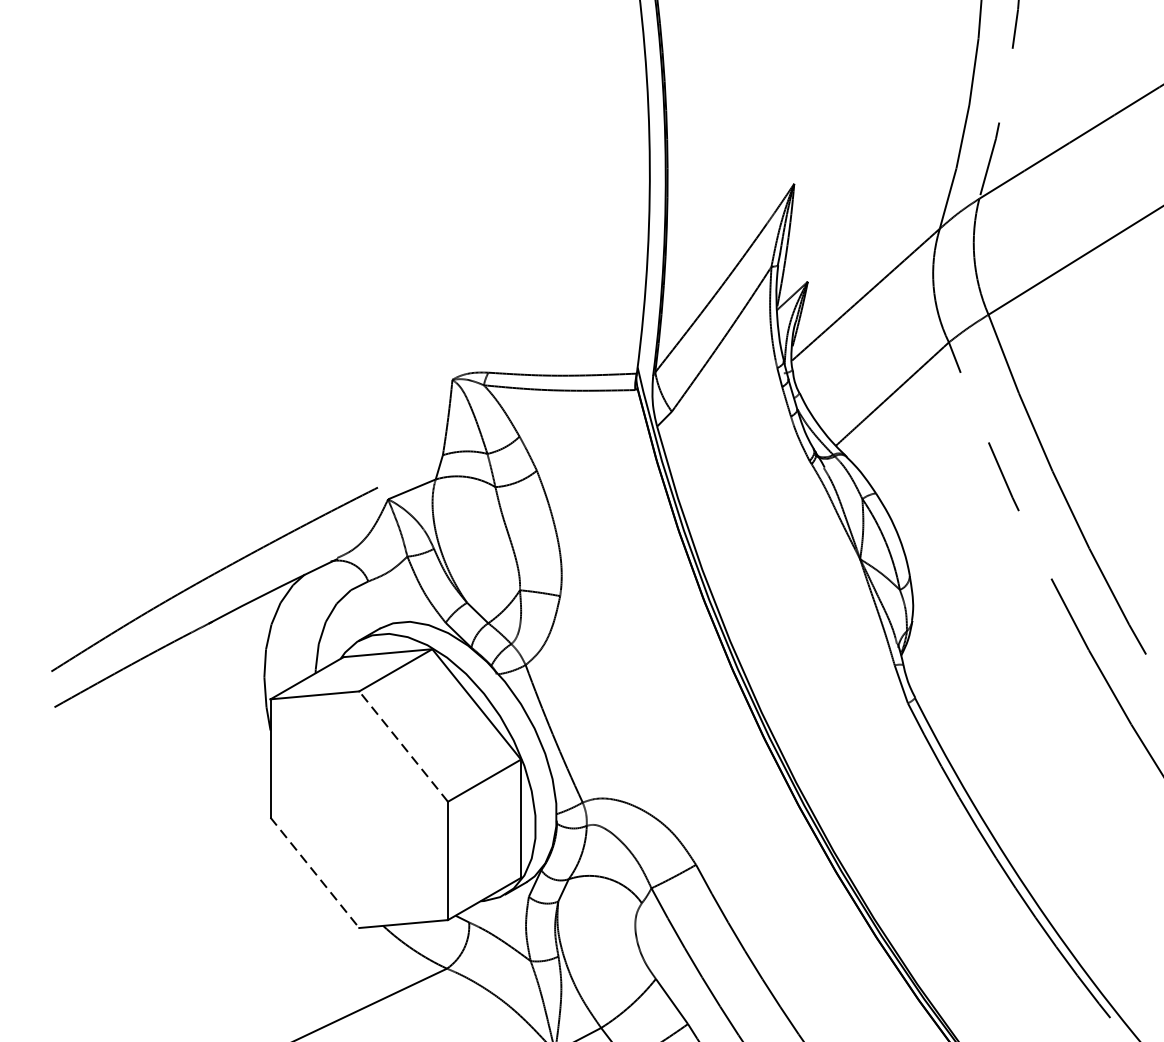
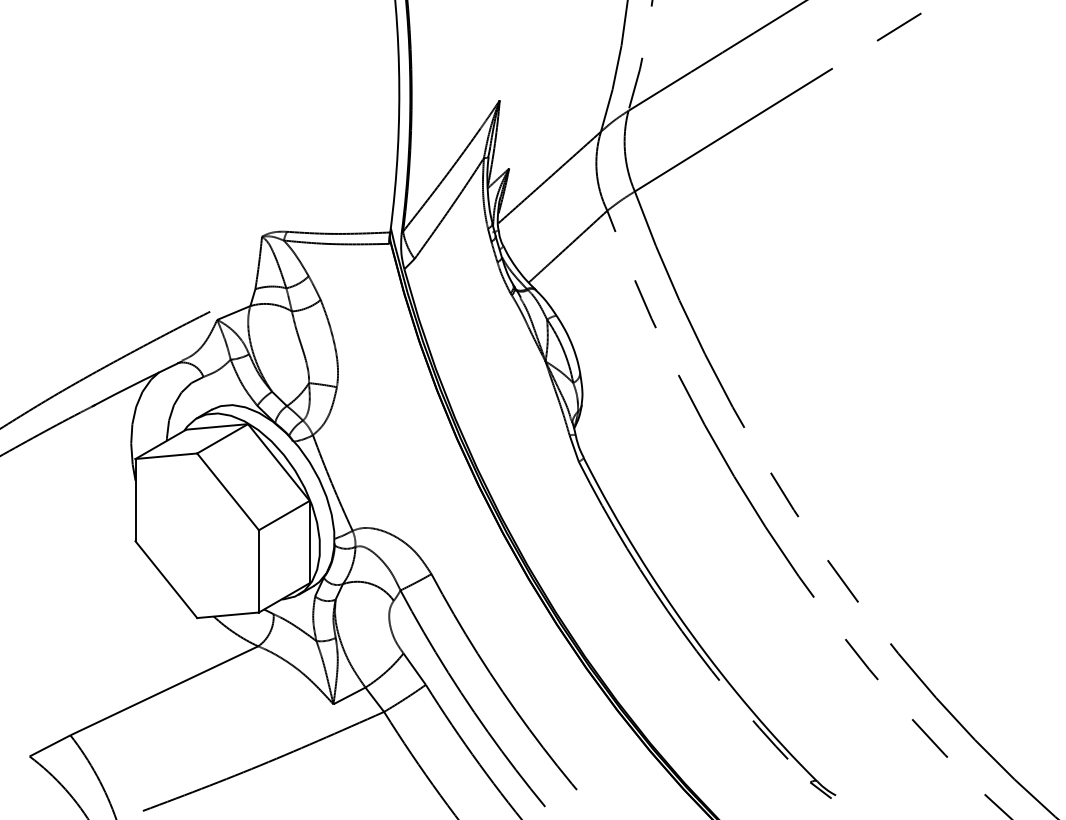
line: (402, 746) -> (227, 491), dashed -> solid
line: (315, 874) -> (166, 580), dashed -> solid

